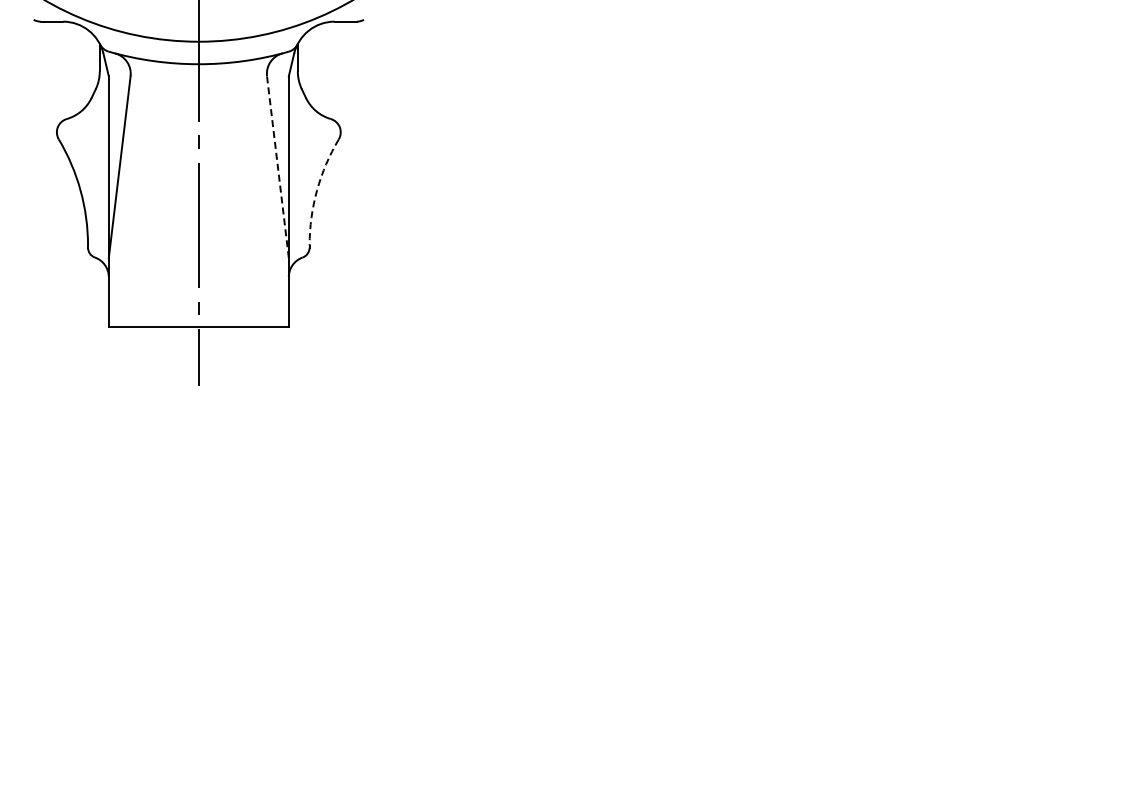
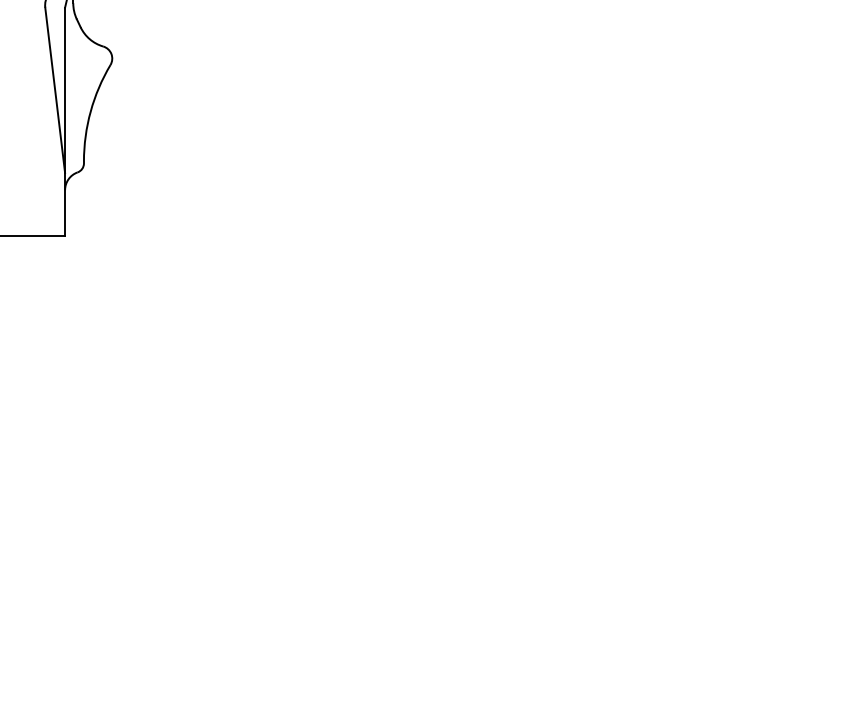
line: (277, 167) -> (54, 90), dashed -> solid
arc: (317, 190) -> (91, 111), dashed -> solid

